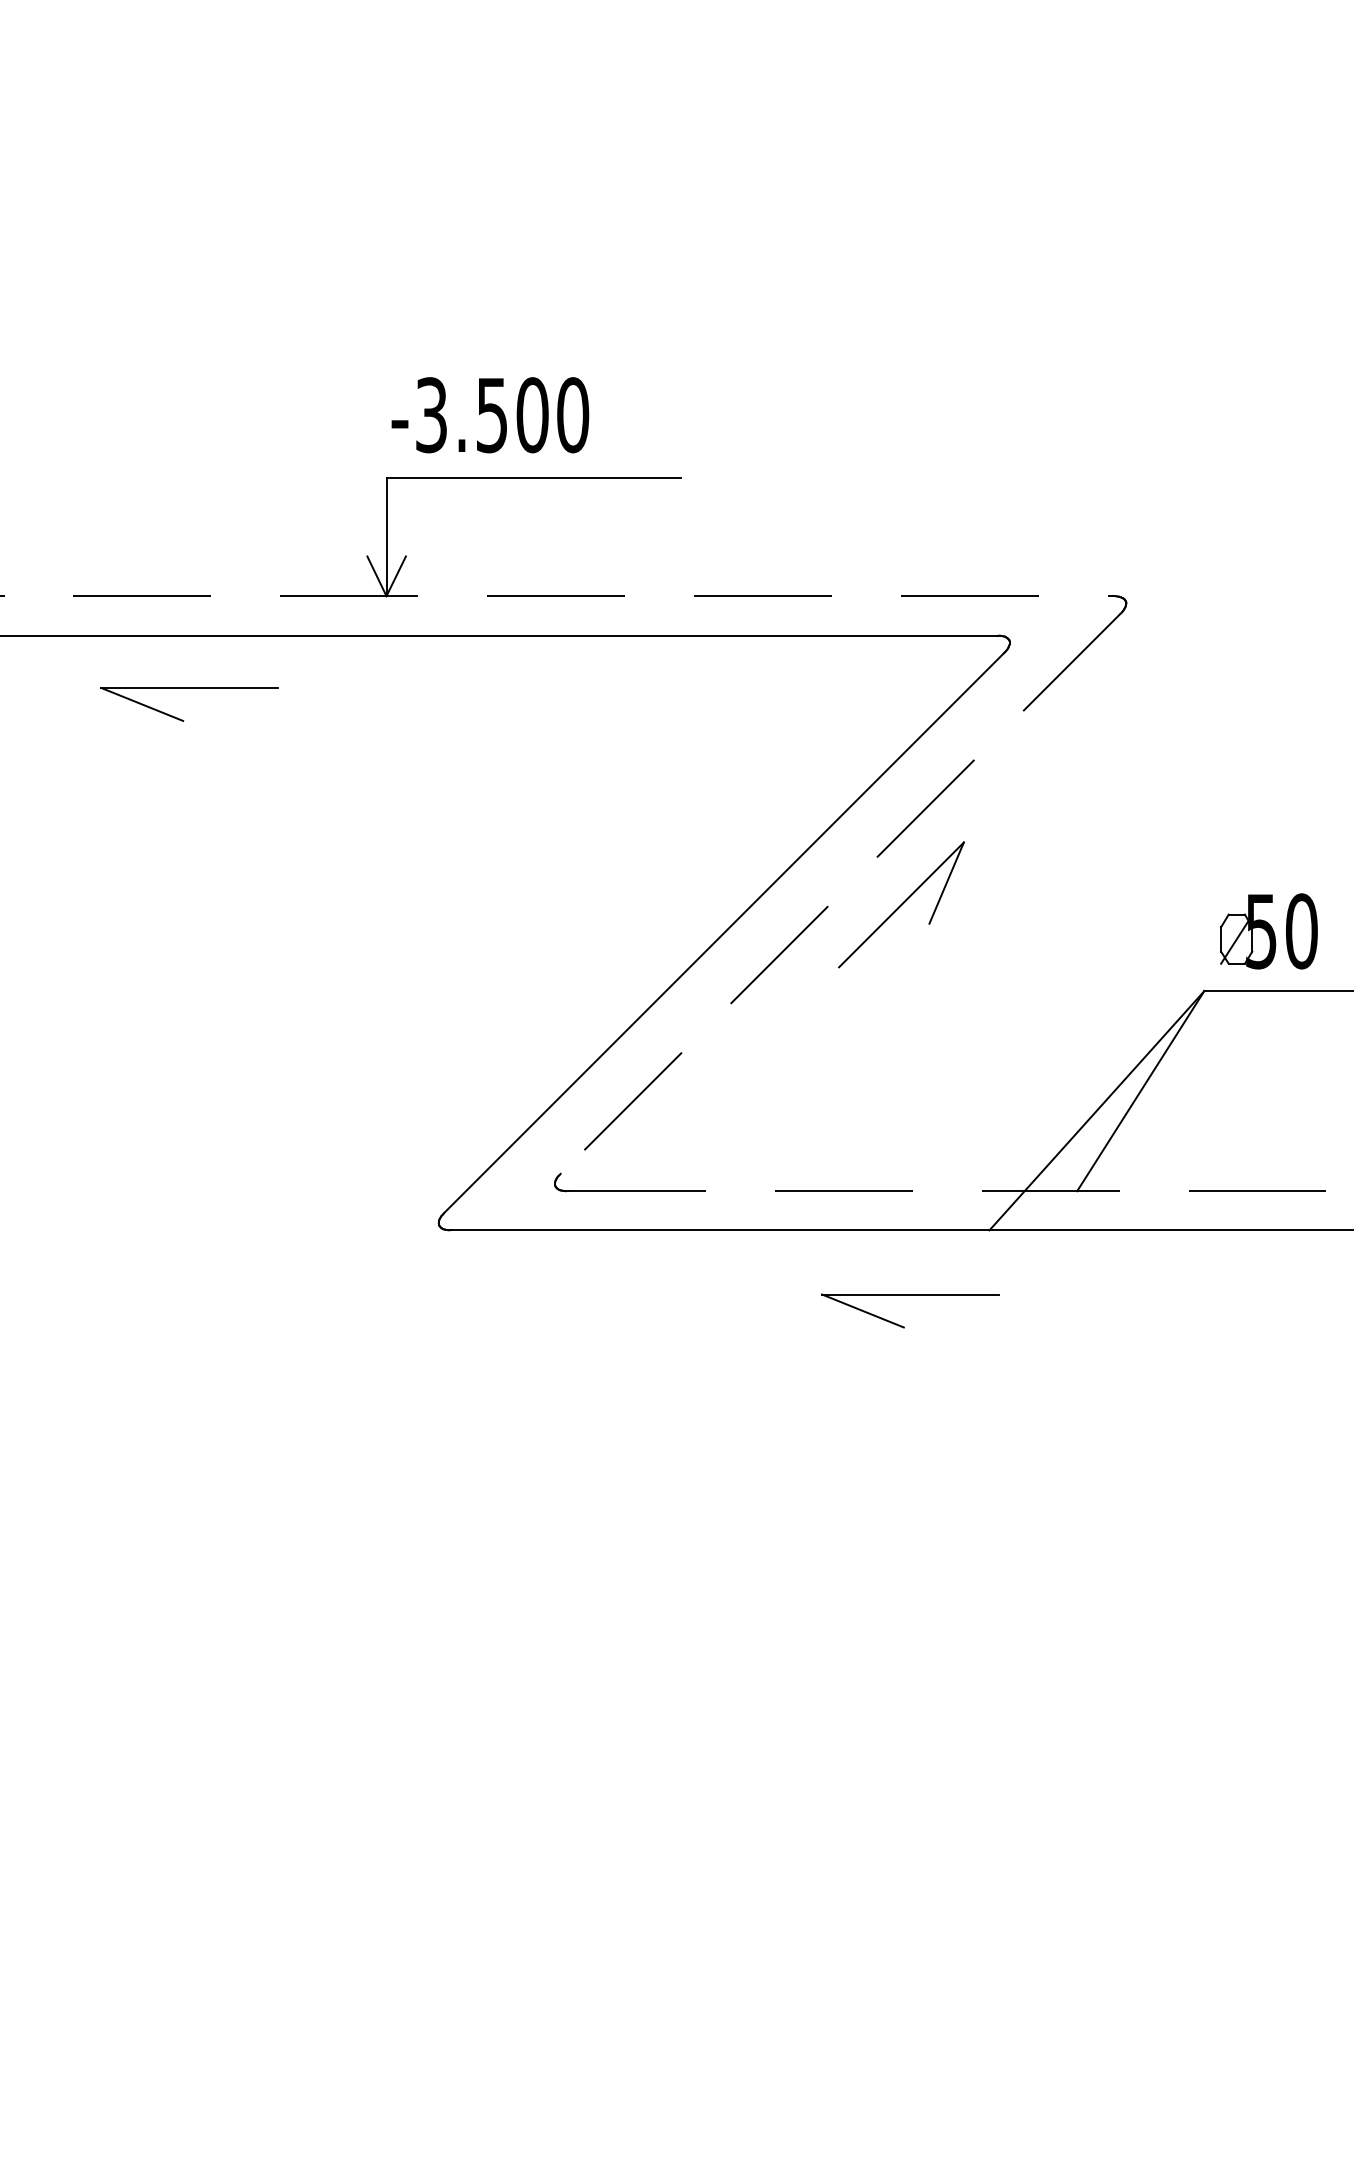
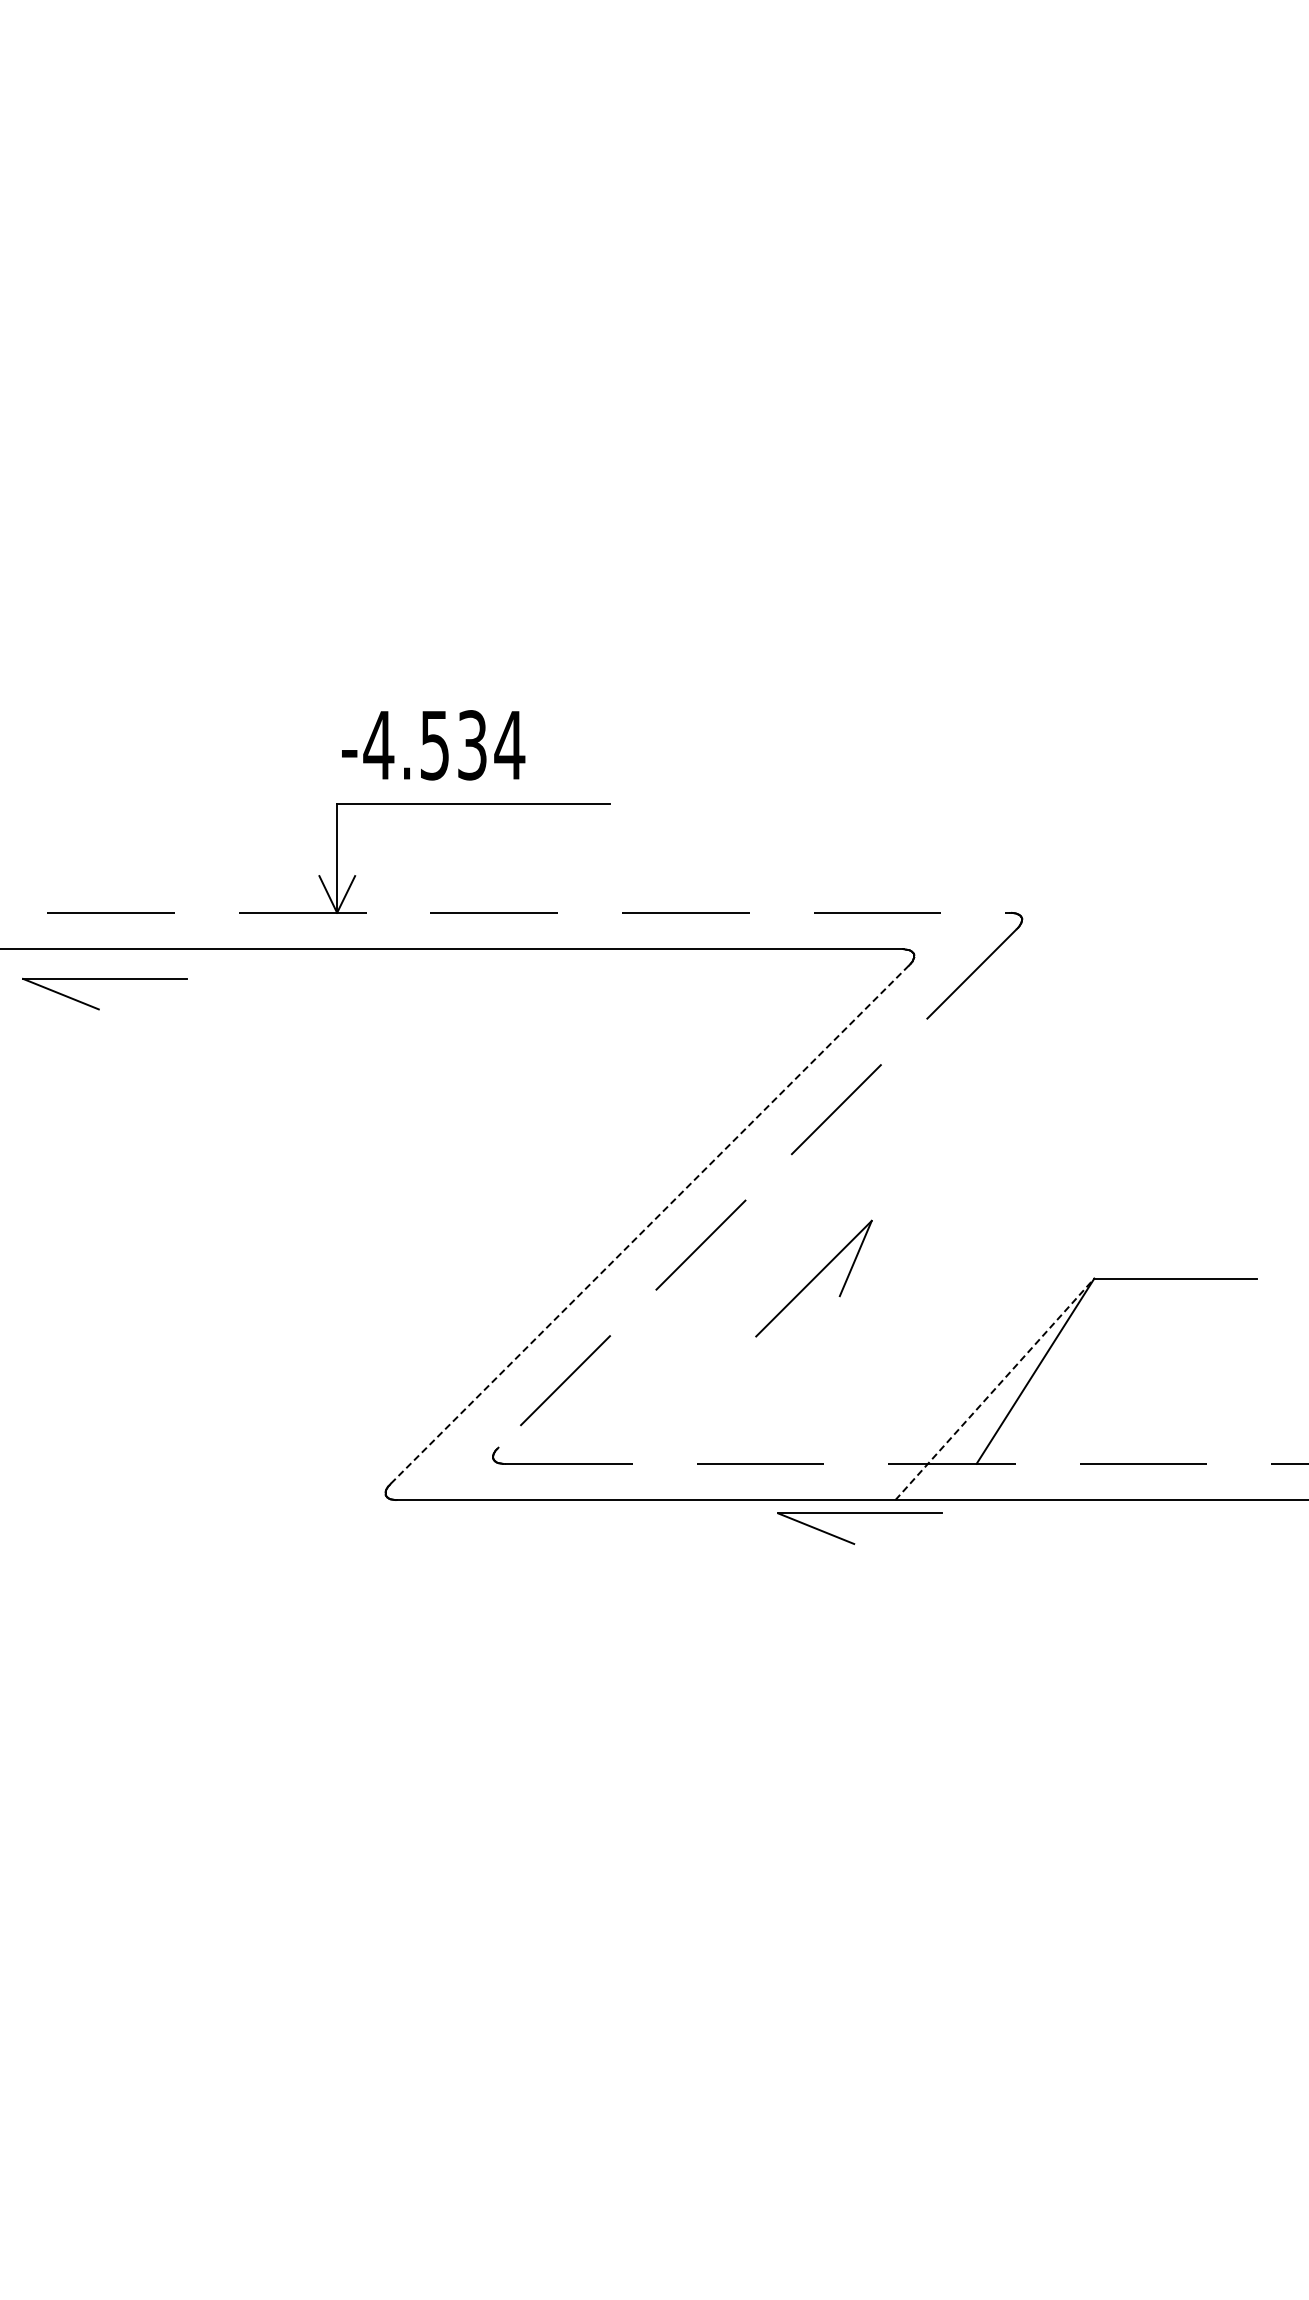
text: (502, 415) -> (444, 745), -3.500 -> -4.534
part: (189, 688) -> (104, 979), moved
part: (900, 904) -> (813, 1278), moved
part: (1268, 931) -> (1153, 1223), removed
line: (723, 932) -> (649, 1224), solid -> dashed
line: (1096, 1110) -> (994, 1389), solid -> dashed
part: (909, 1294) -> (859, 1513), moved

